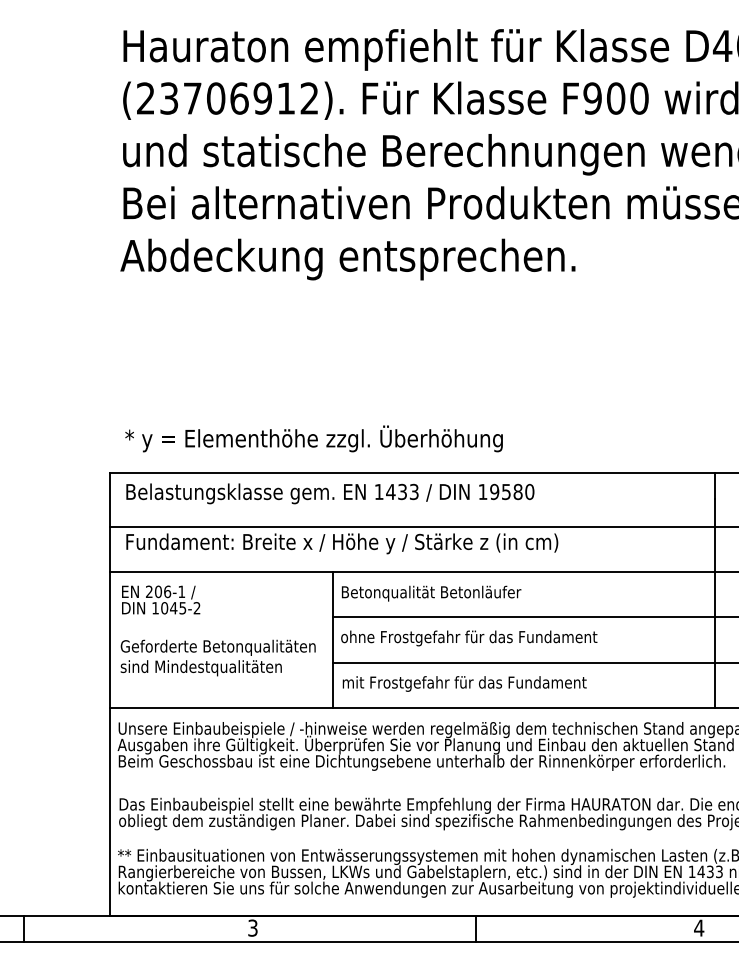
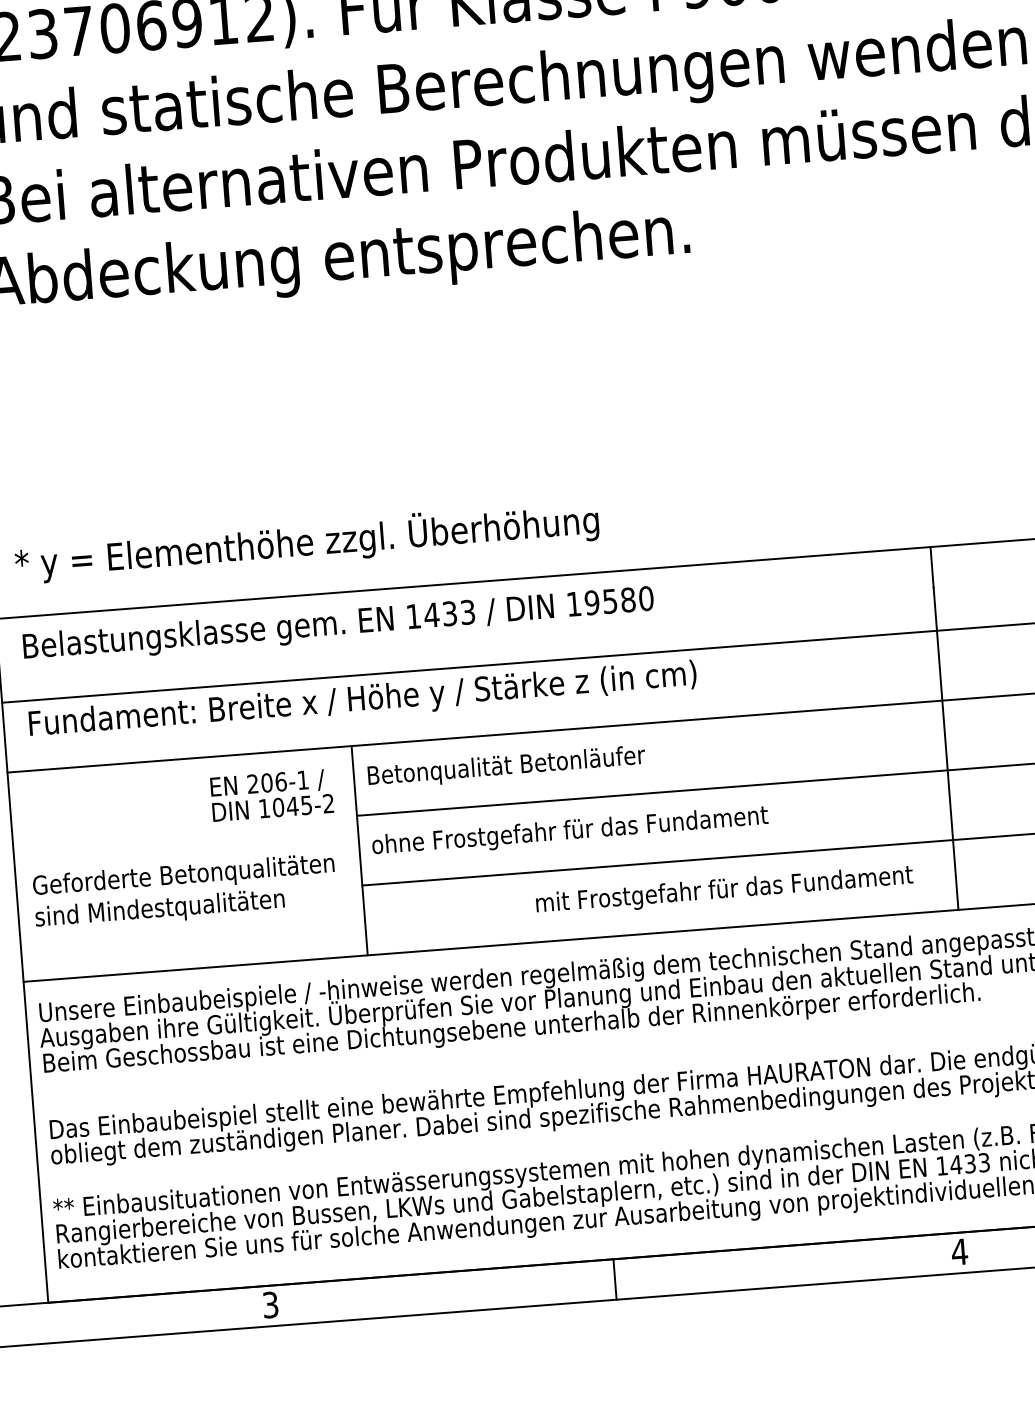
text: (161, 599) -> (272, 794), moved
text: (464, 683) -> (724, 890), moved

